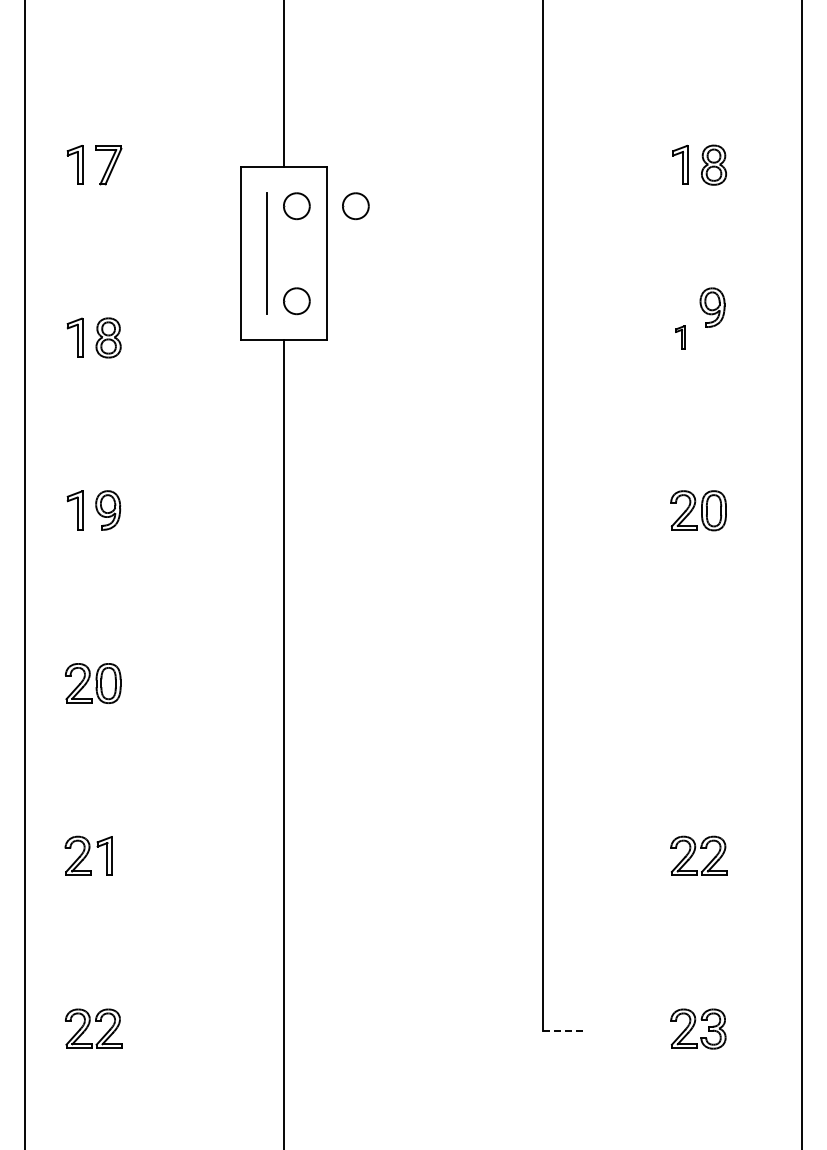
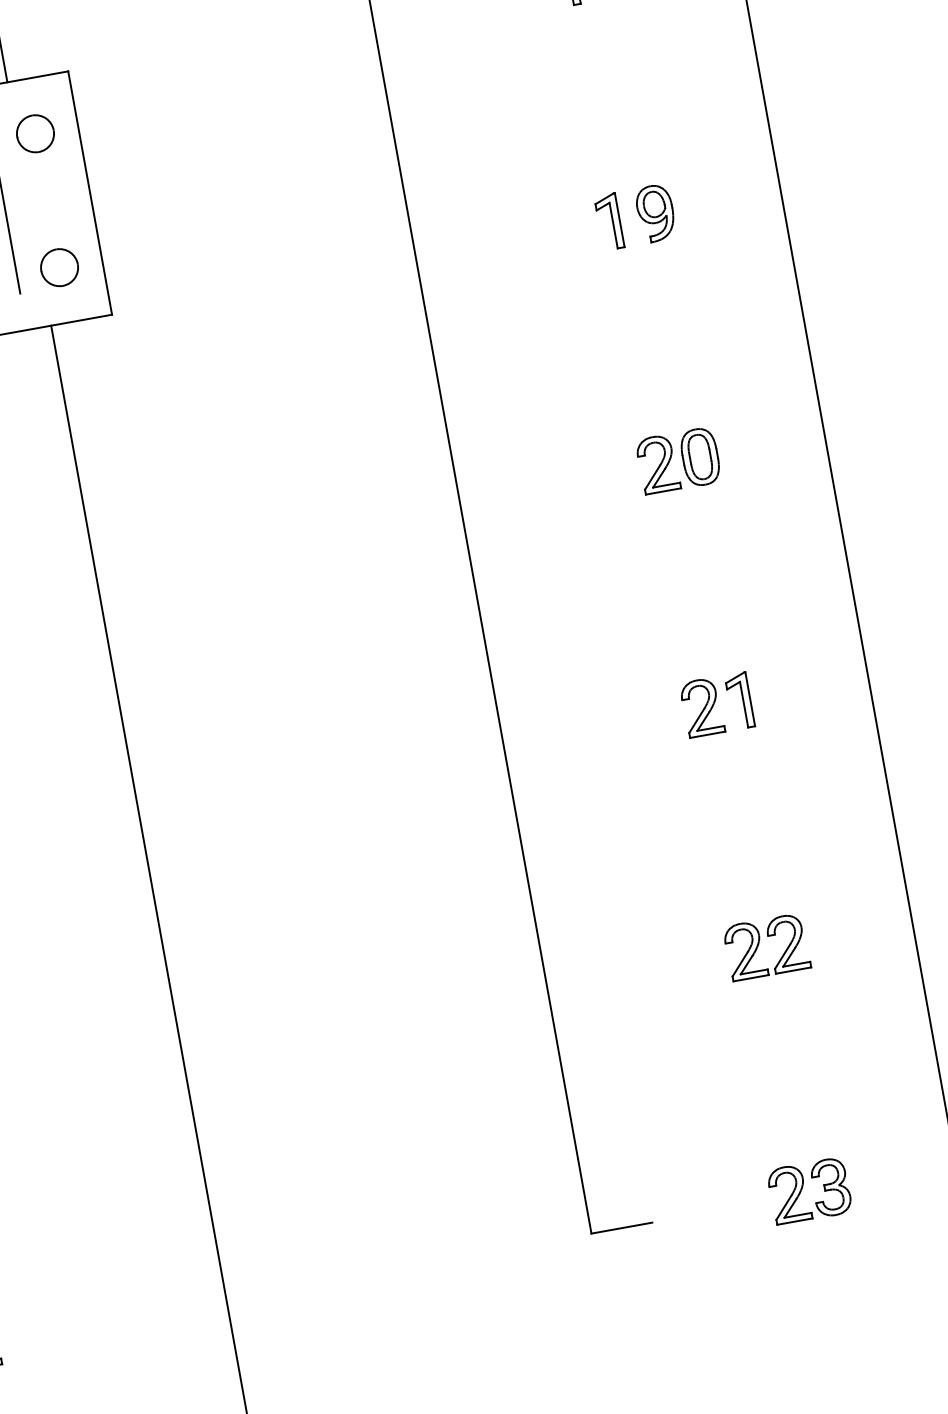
part: (355, 206) -> (118, 119), removed
part: (712, 307) -> (655, 213), moved
part: (680, 337) -> (609, 221), size x1.67
part: (694, 683) -> (716, 705), added
line: (564, 1031) -> (621, 1228), dashed -> solid

